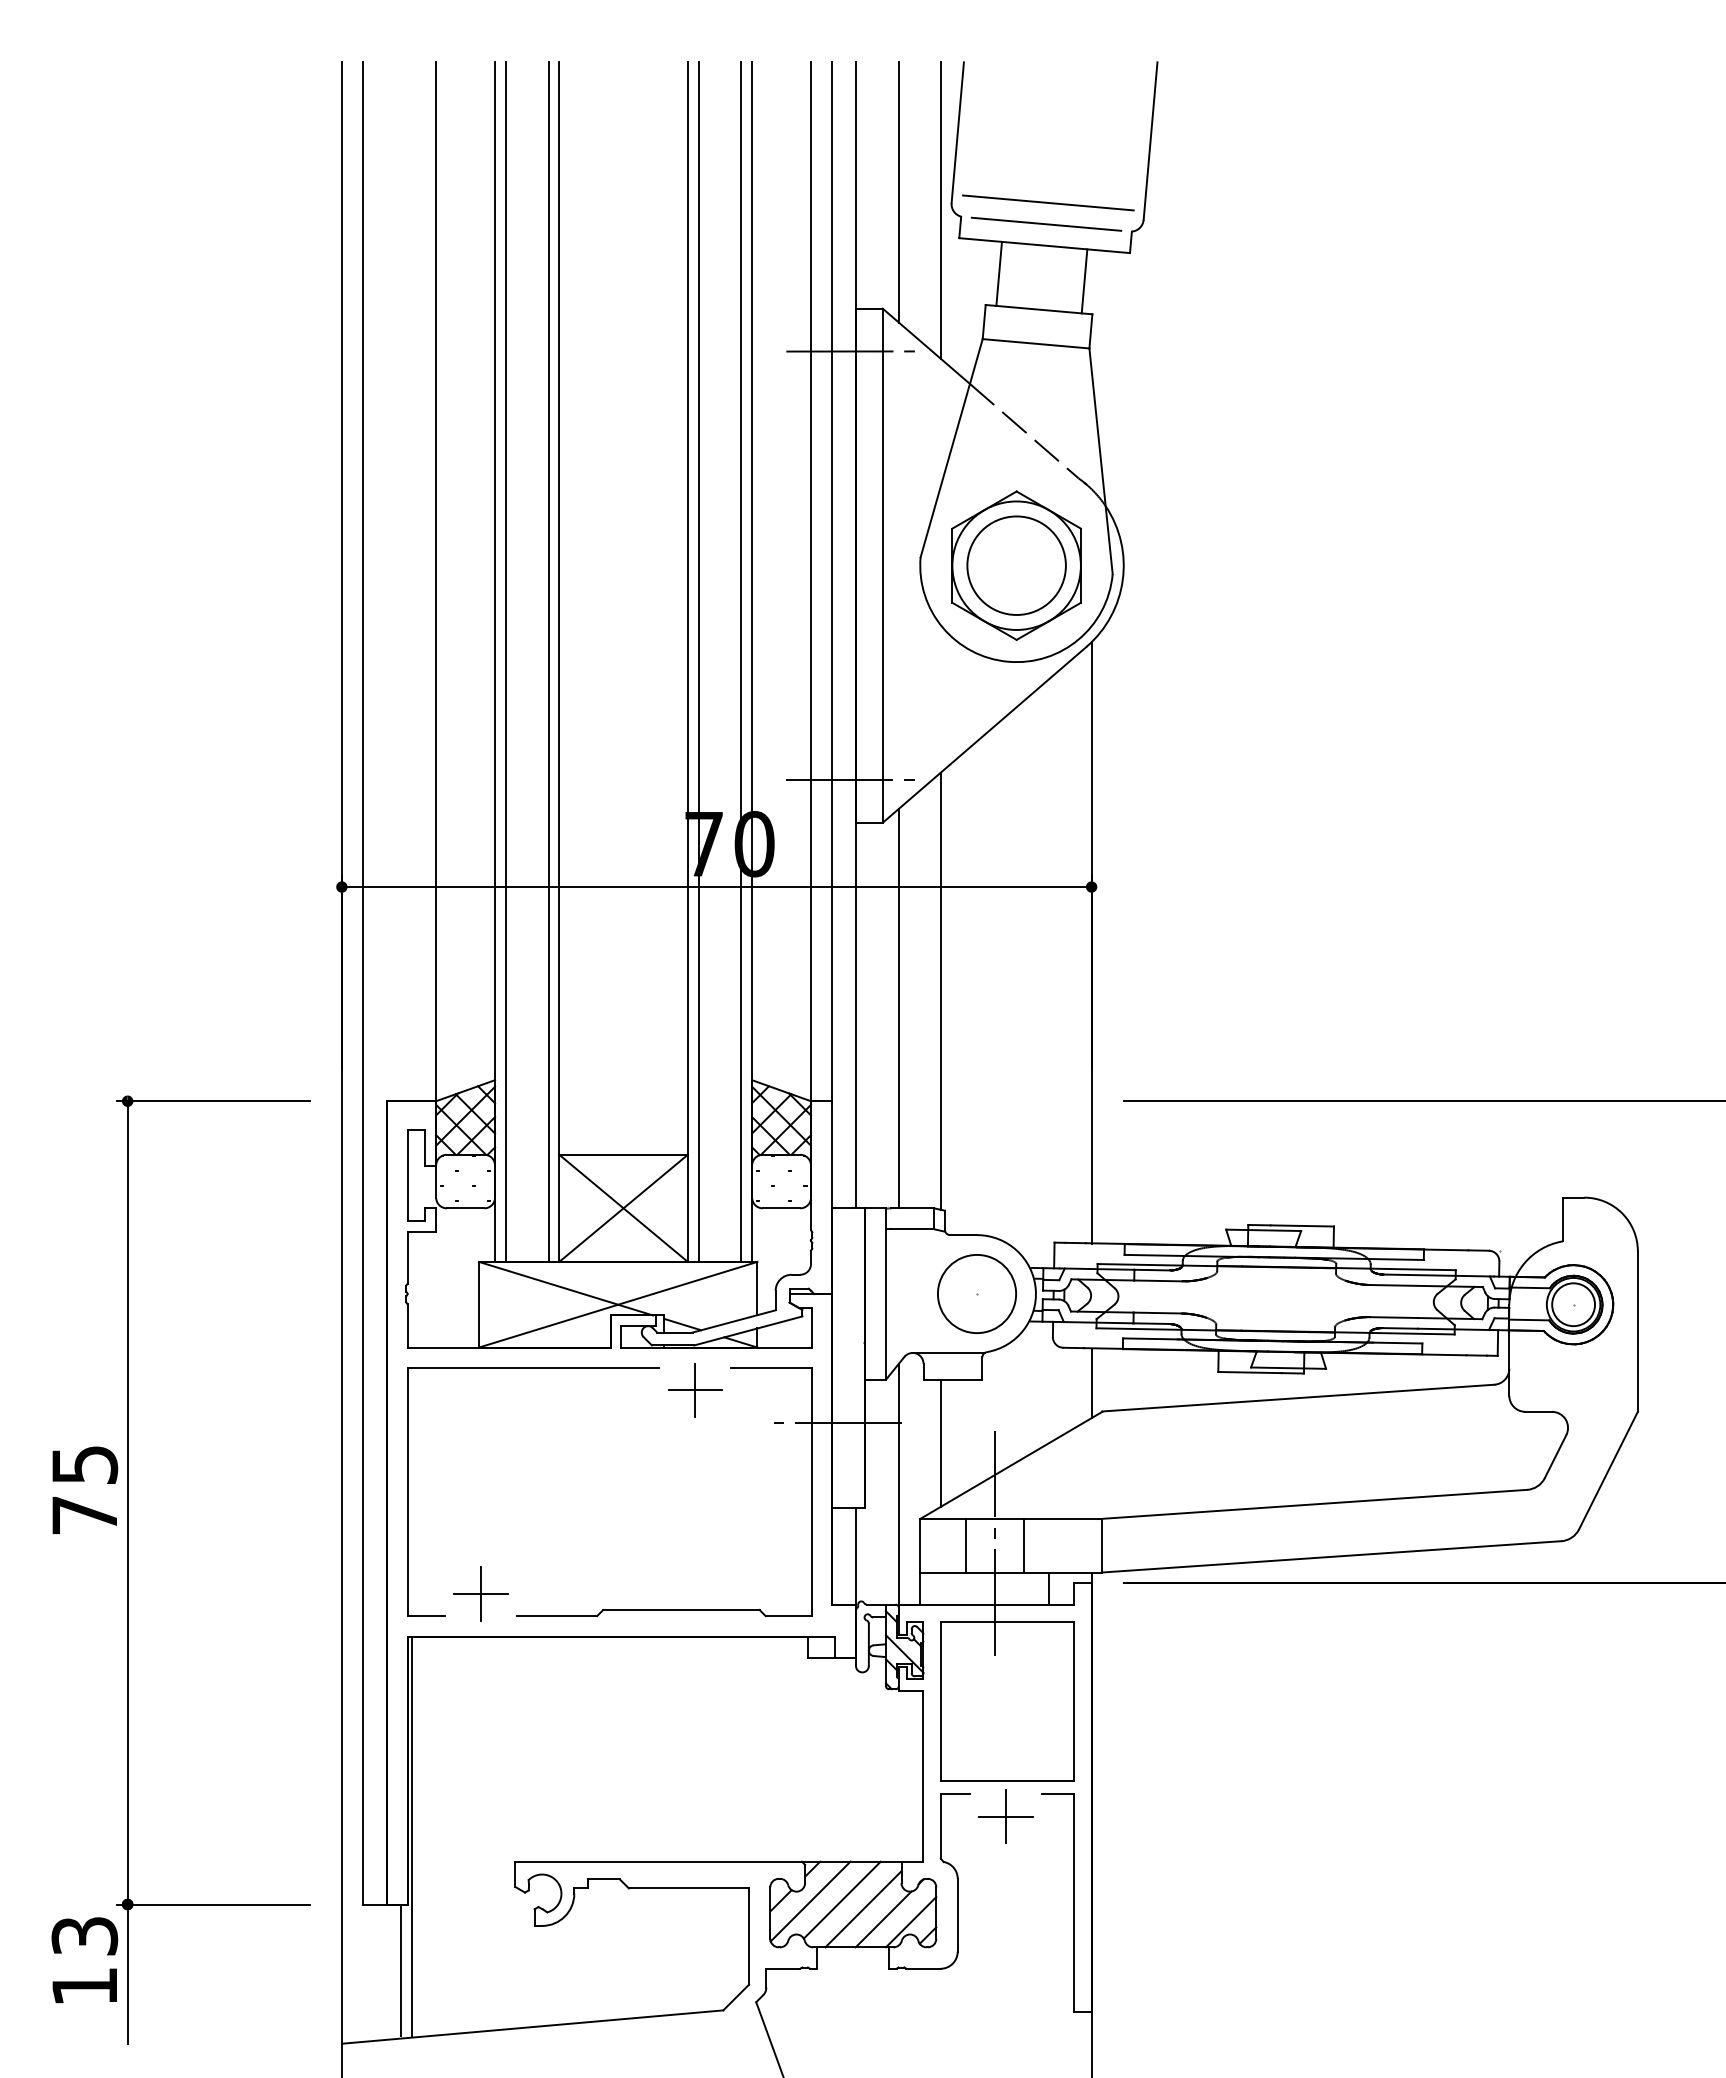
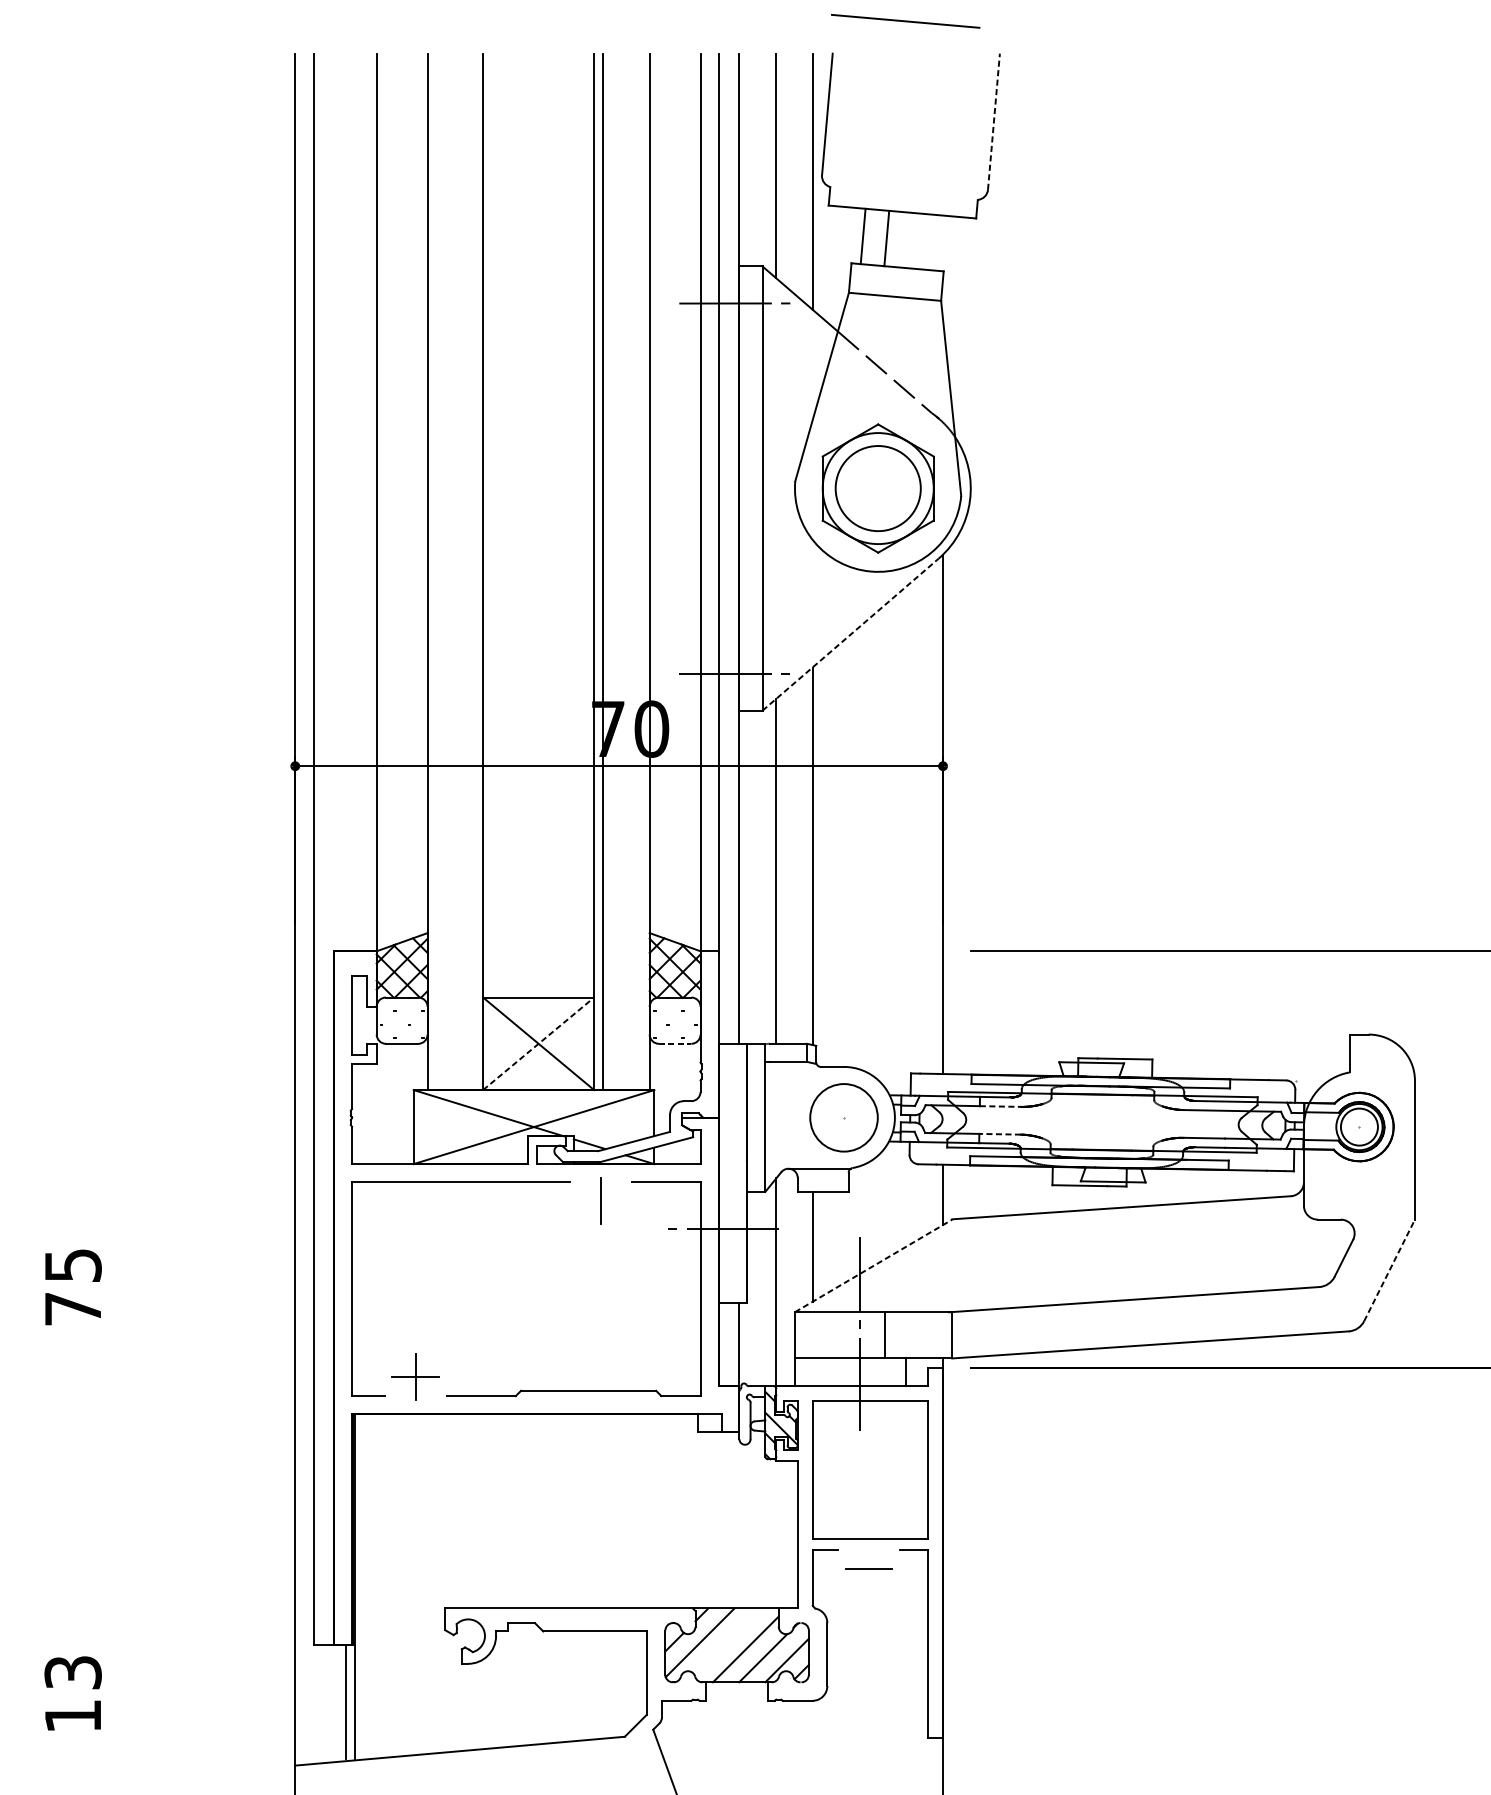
line: (1150, 140) -> (993, 121), solid -> dashed
line: (1048, 202) -> (905, 20), moved
line: (1046, 223) -> (904, 192), removed
line: (1084, 281) -> (886, 238), moved
line: (505, 661) -> (436, 571), removed
line: (548, 661) -> (473, 571), removed
line: (741, 661) -> (640, 571), removed
line: (984, 734) -> (850, 634), solid -> dashed
line: (623, 1208) -> (538, 1043), solid -> dashed
line: (781, 1208) -> (675, 1043), solid -> dashed
line: (1158, 1280) -> (1000, 1106), solid -> dashed
line: (1157, 1313) -> (999, 1134), solid -> dashed
line: (695, 1390) -> (600, 1201), removed
line: (1011, 1465) -> (873, 1265), solid -> dashed
line: (1608, 1470) -> (1389, 1270), solid -> dashed
line: (966, 1545) -> (834, 1335), removed
part: (128, 1569) -> (110, 1355), removed
line: (1005, 1816) -> (868, 1569), removed
line: (841, 1899) -> (726, 1640), removed

